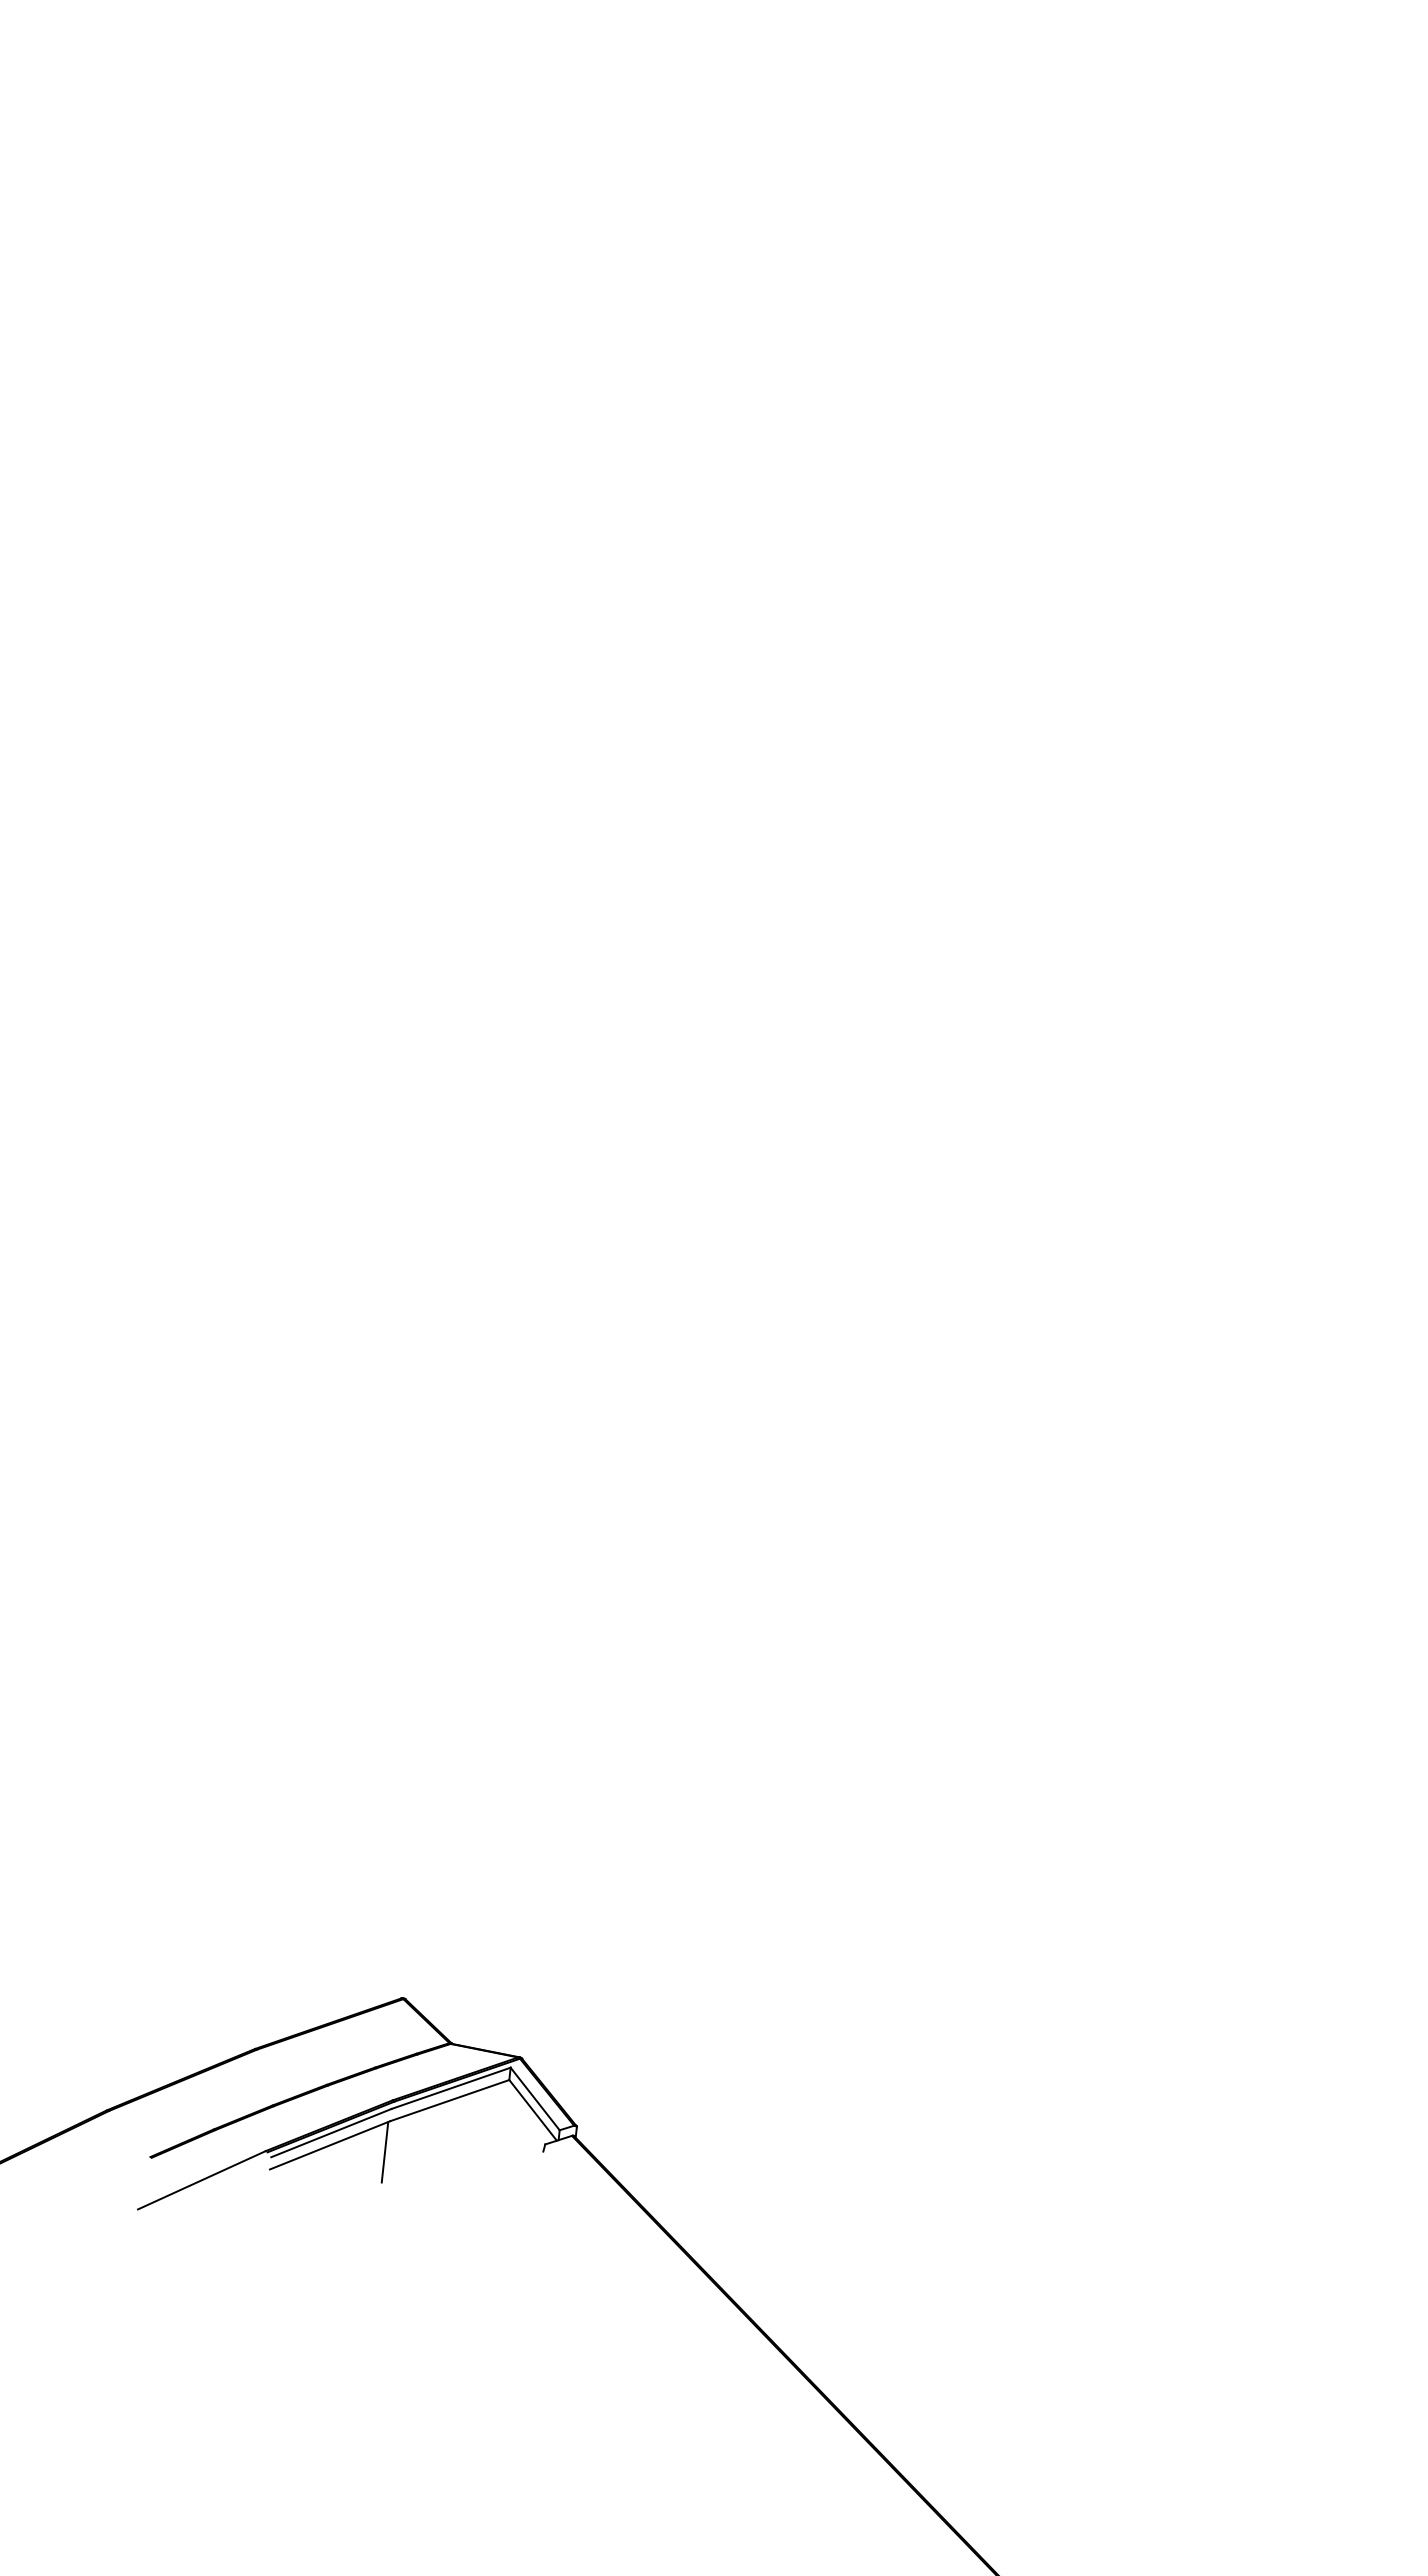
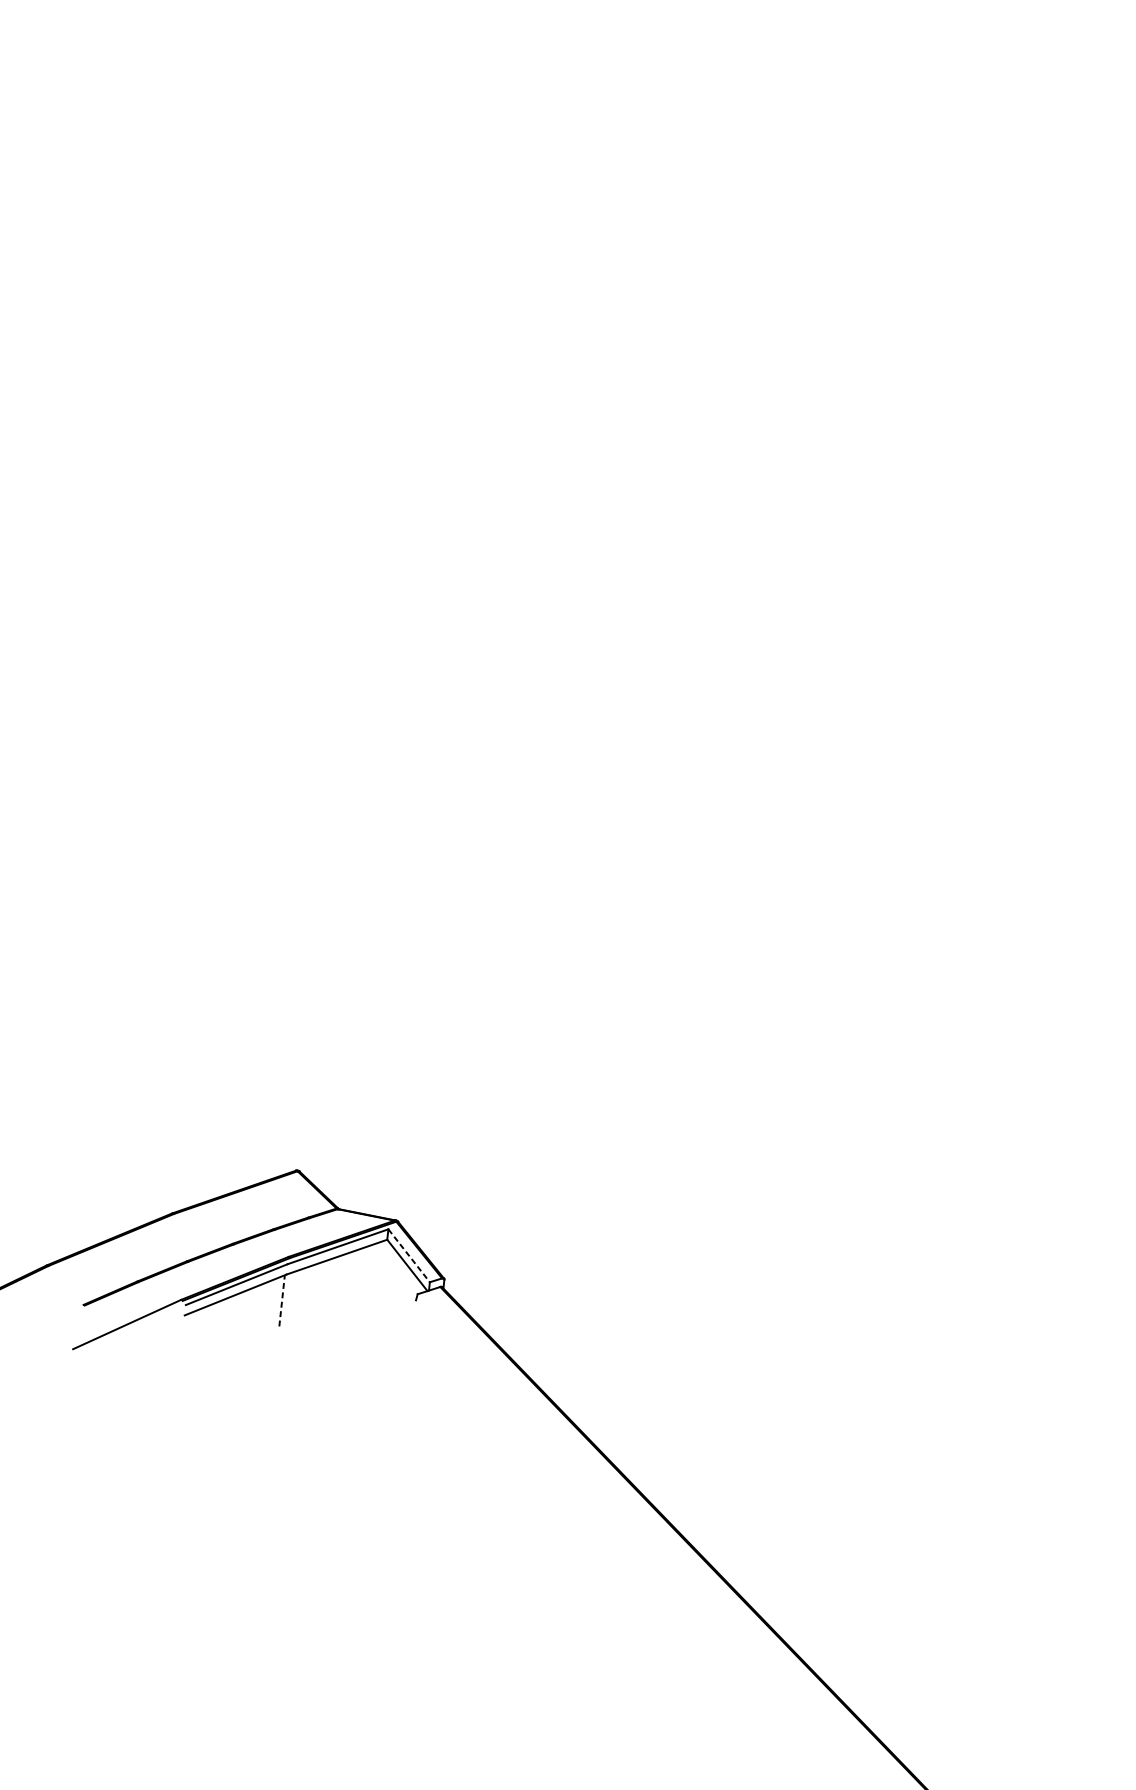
line: (535, 2098) -> (409, 1255), solid -> dashed
line: (385, 2151) -> (282, 1300), solid -> dashed

